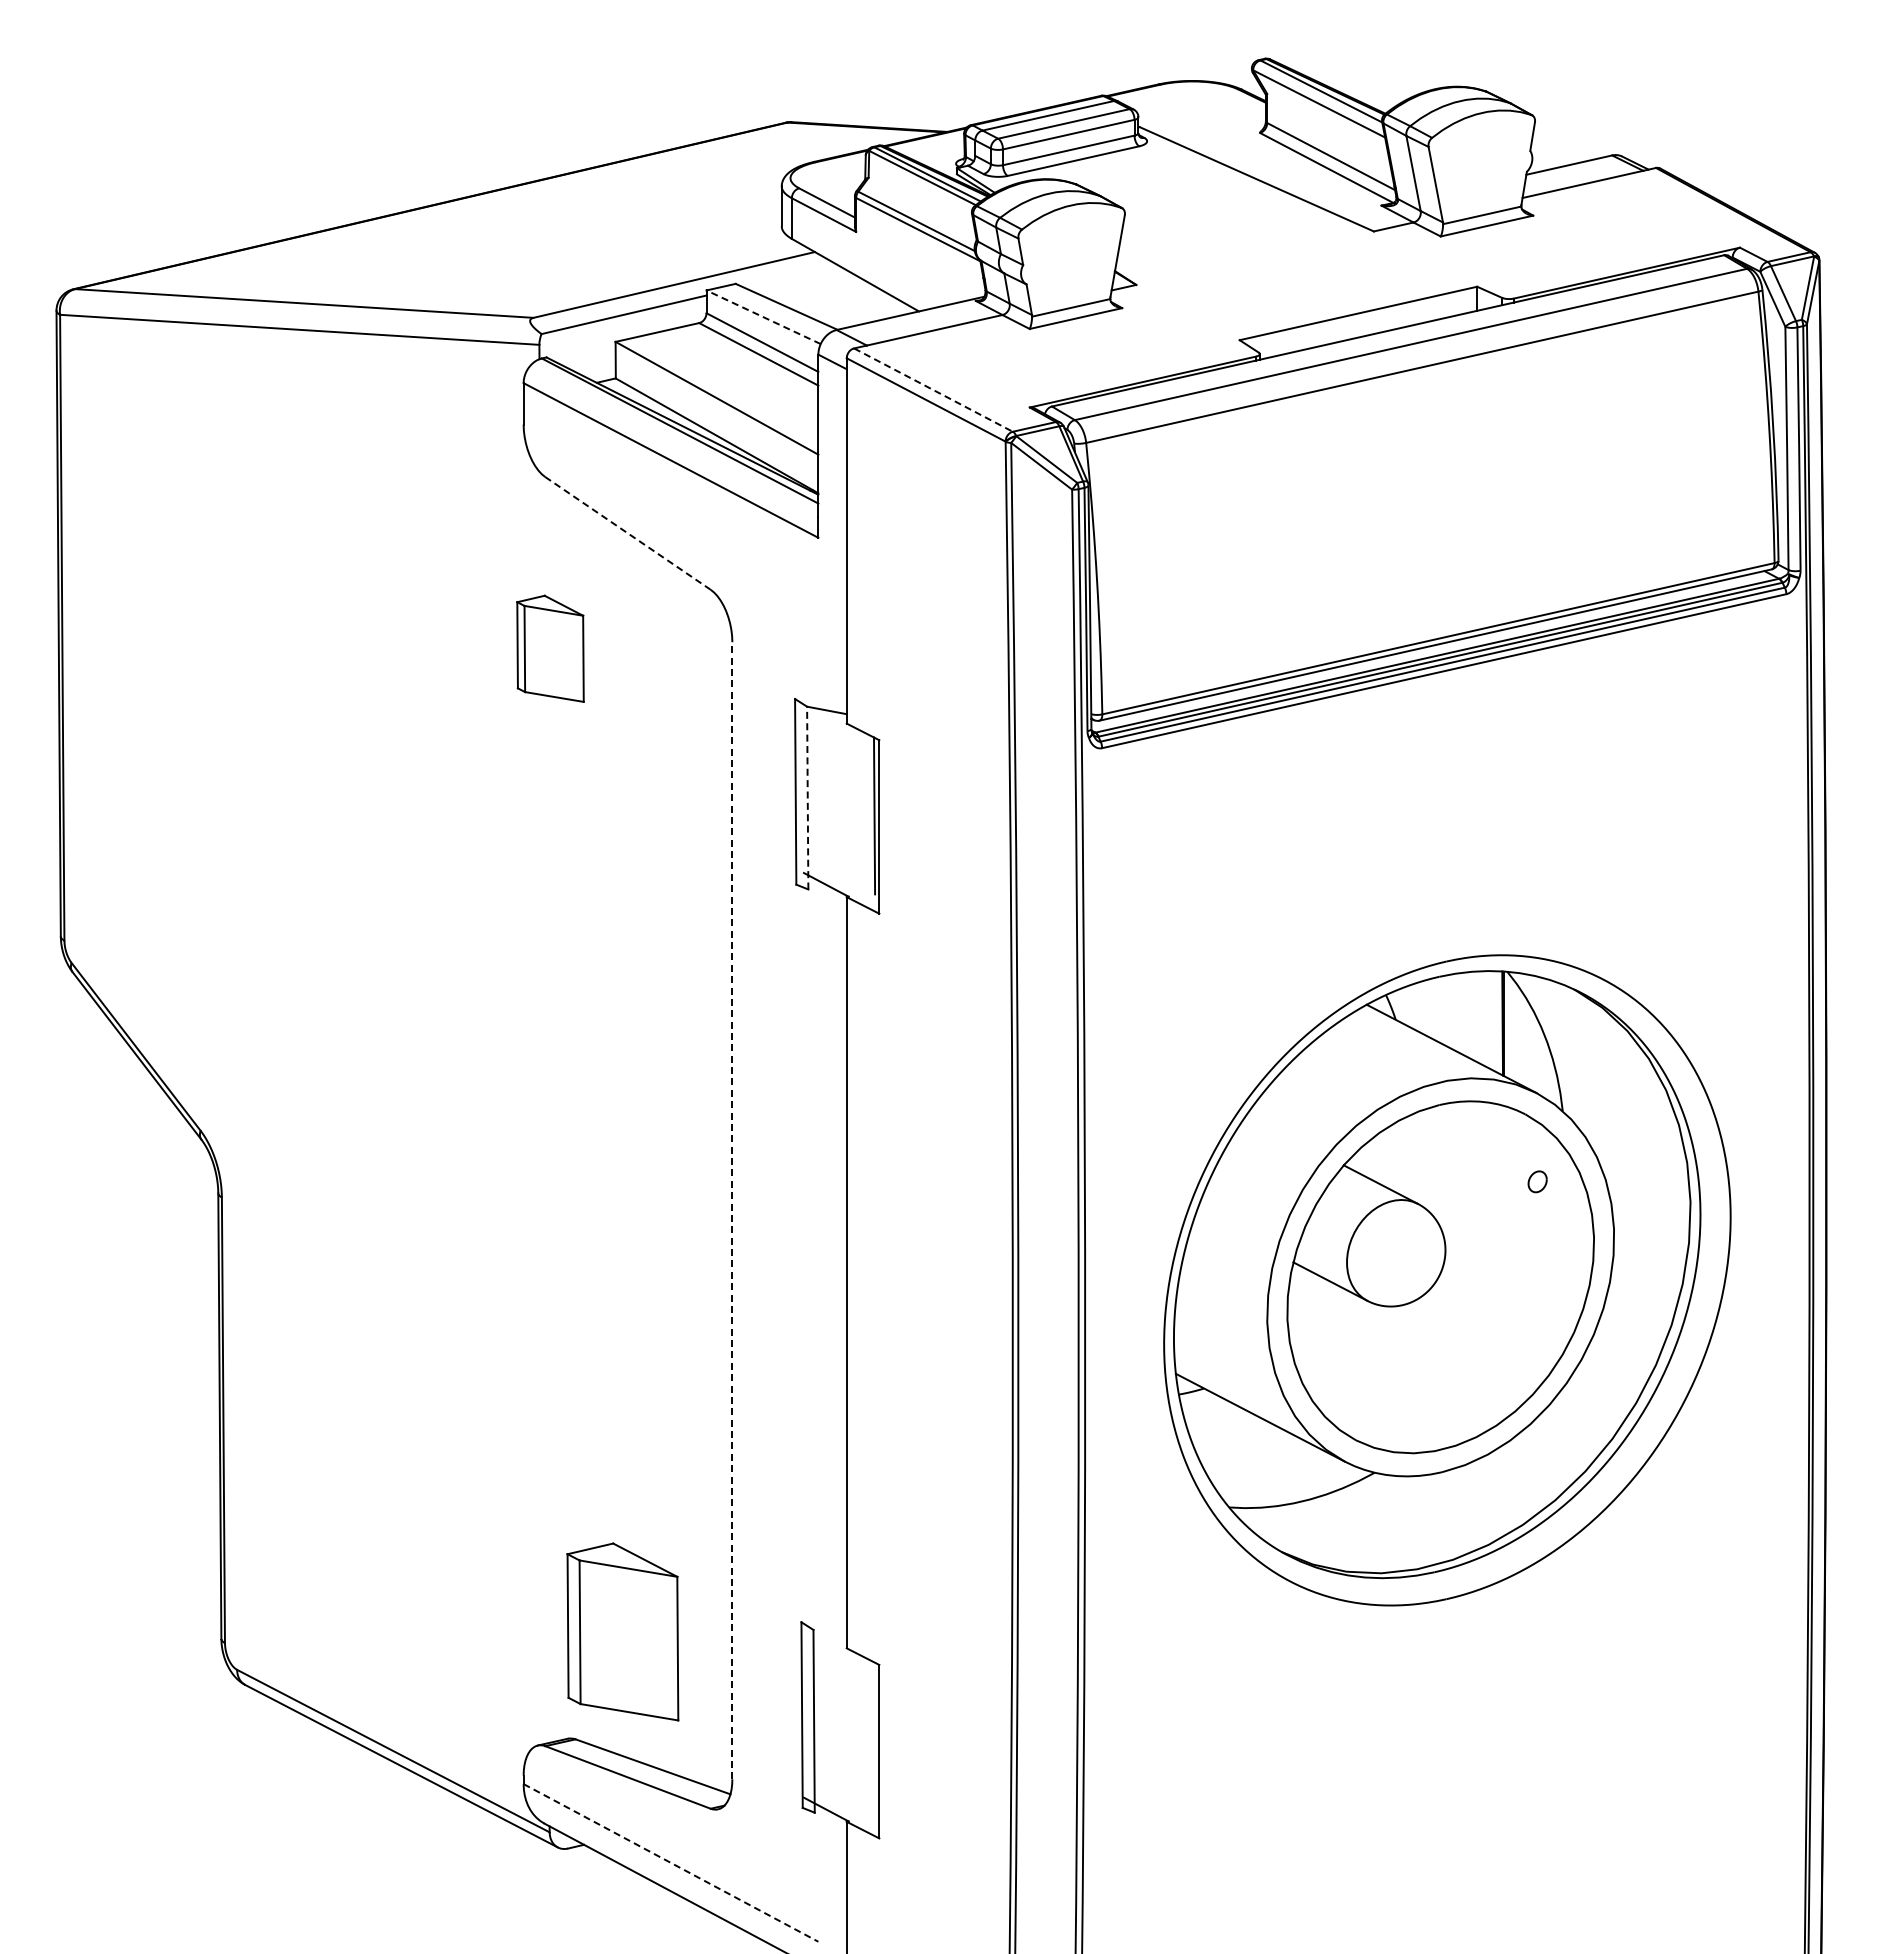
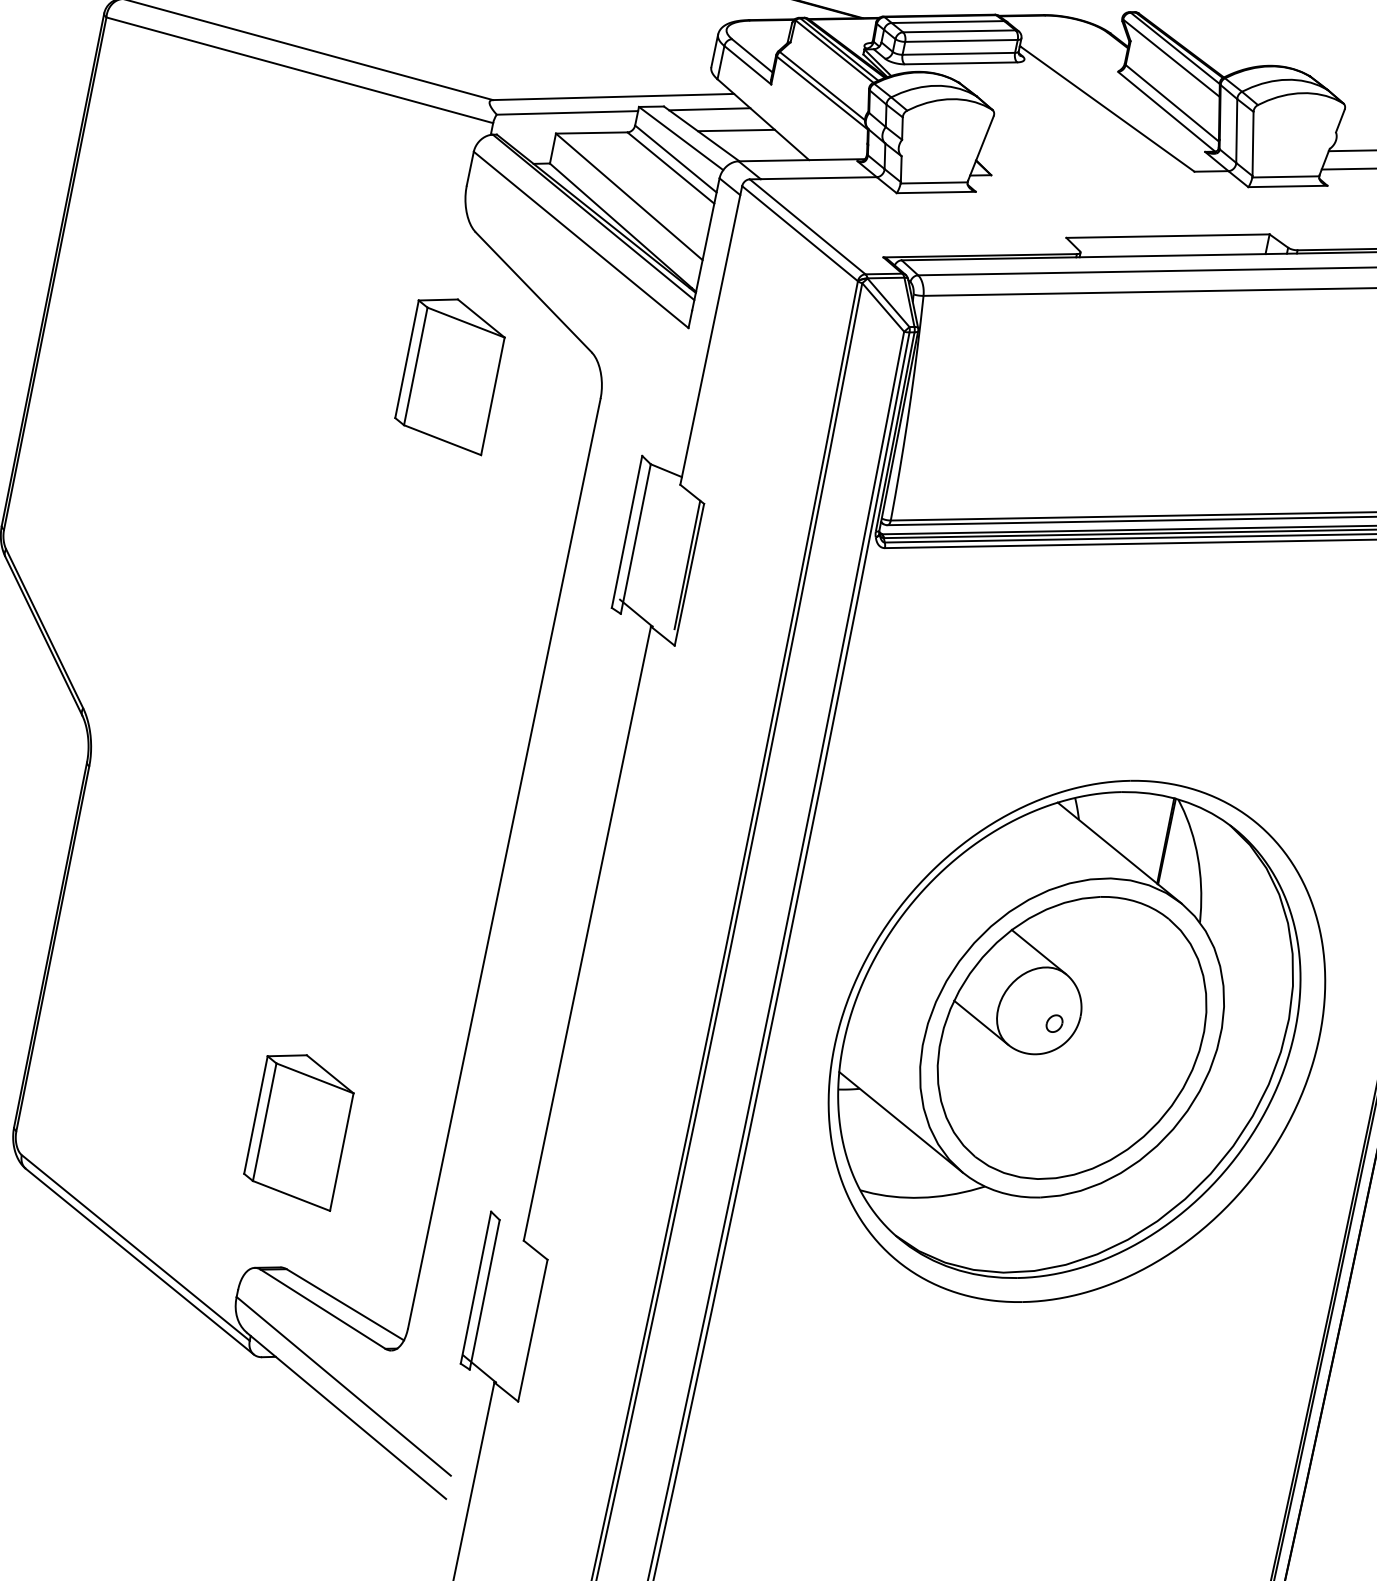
line: (789, 275) -> (709, 108), added
line: (826, 294) -> (736, 130), added
line: (763, 317) -> (681, 138), dashed -> solid
line: (933, 390) -> (807, 227), dashed -> solid
line: (627, 533) -> (533, 292), dashed -> solid
part: (550, 648) -> (450, 373), size x1.67
line: (807, 797) -> (635, 538), dashed -> solid
part: (1537, 1181) -> (1054, 1023), moved
line: (732, 1210) -> (504, 863), dashed -> solid
part: (622, 1631) -> (299, 1128), moved
line: (671, 1863) -> (344, 1386), dashed -> solid

